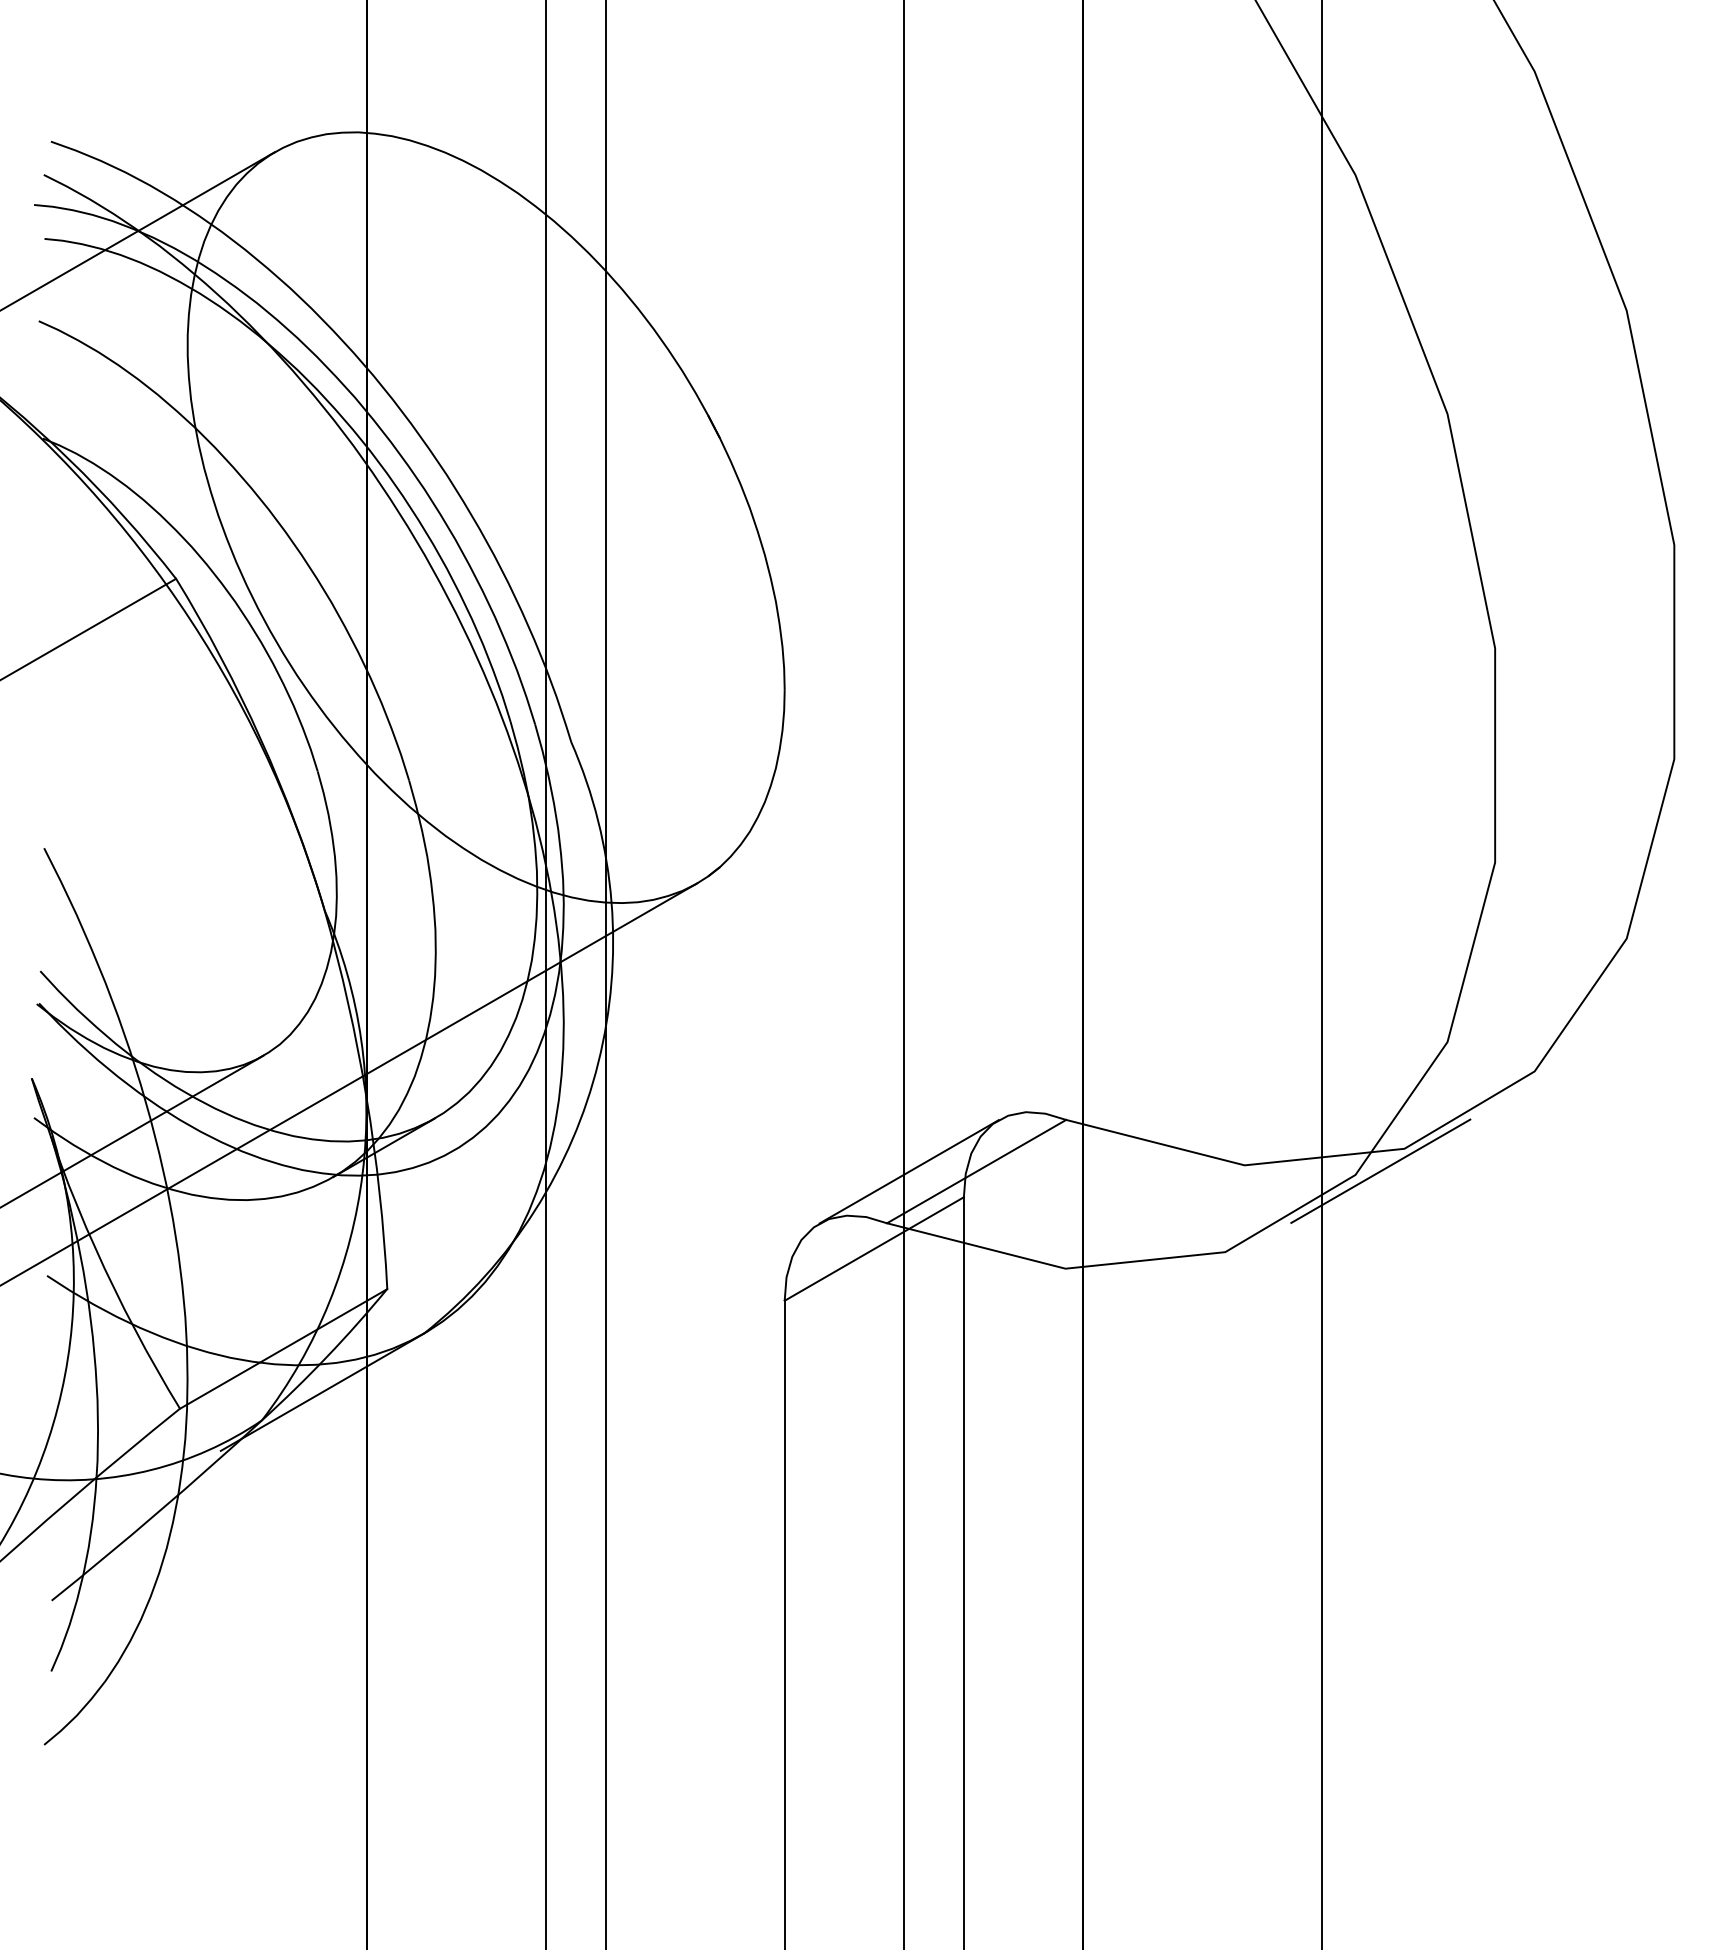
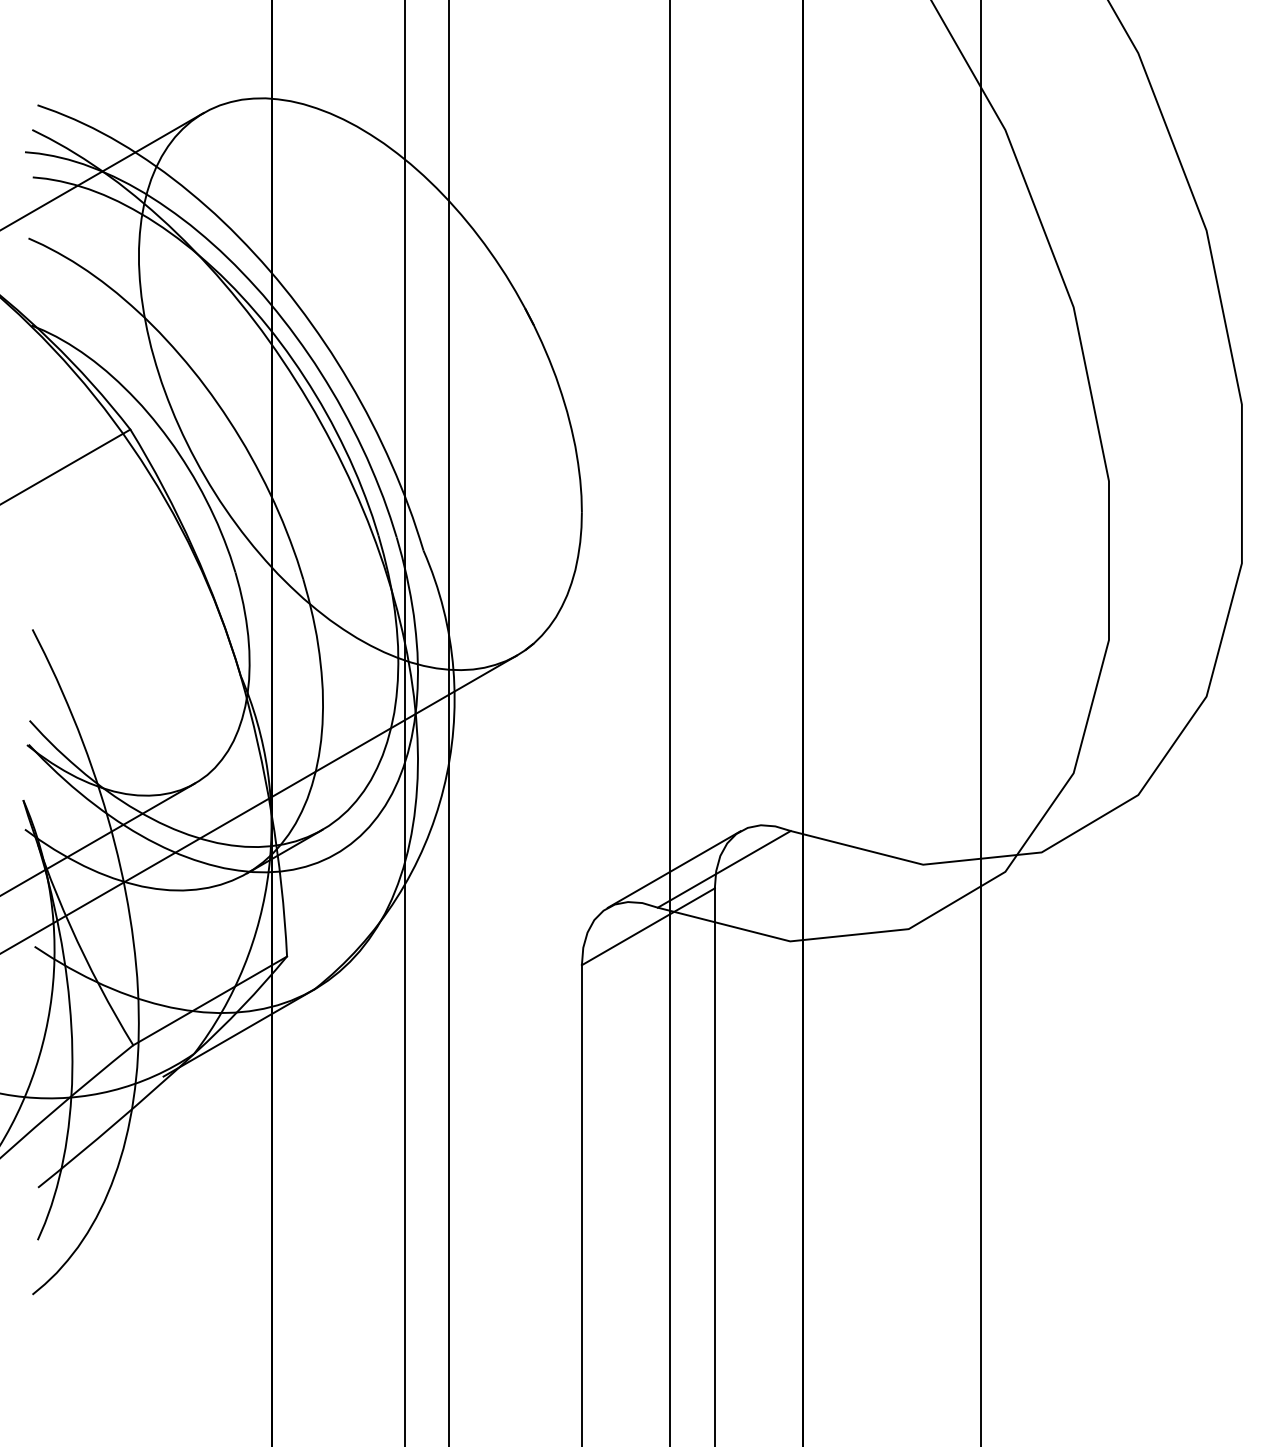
line: (1380, 1170) -> (1023, 868), removed

